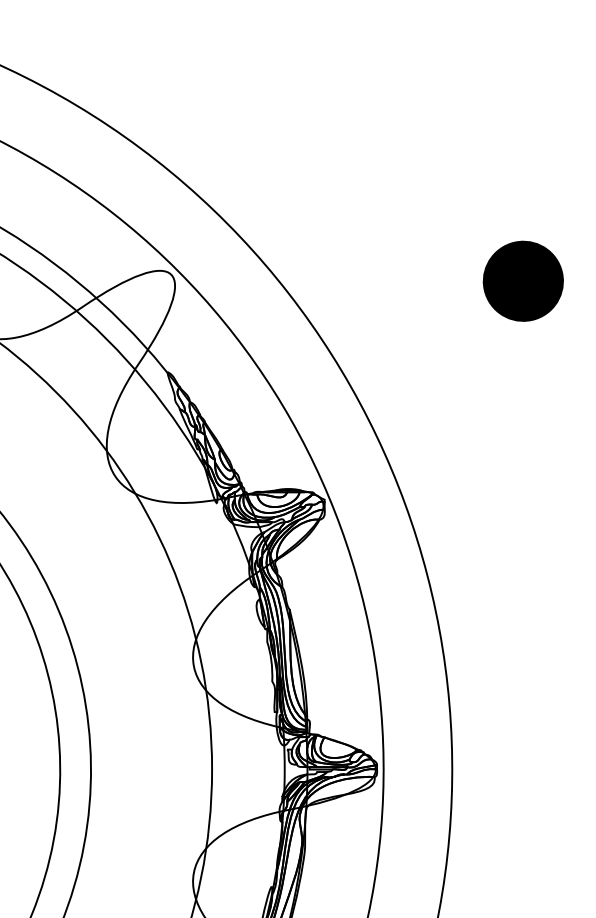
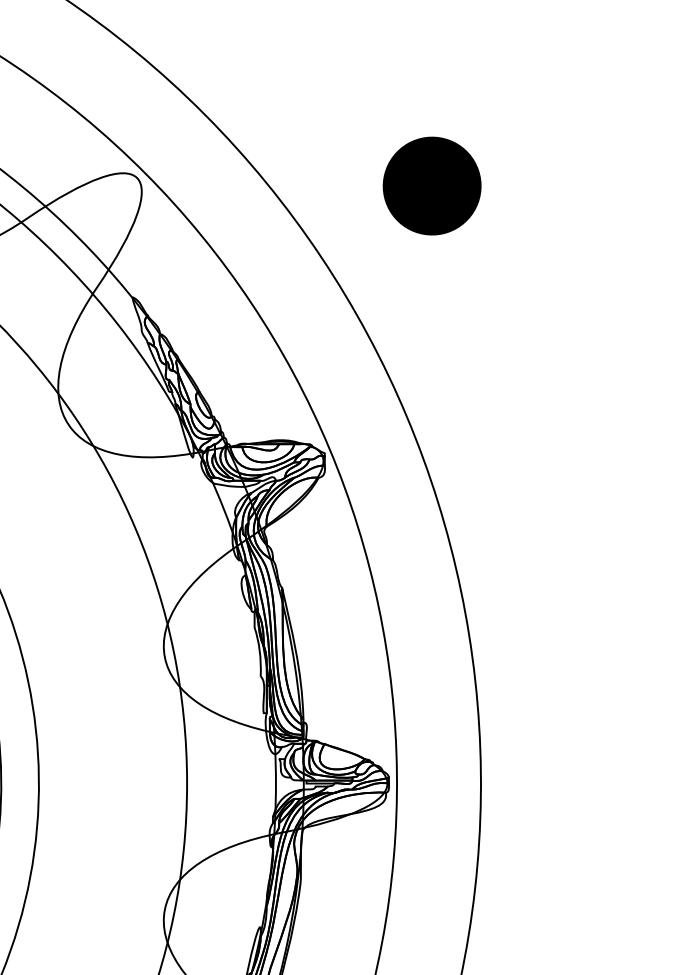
part: (522, 280) -> (431, 185), moved

